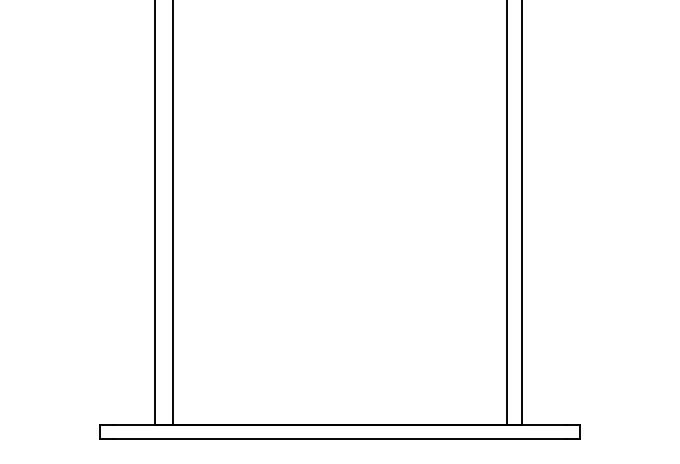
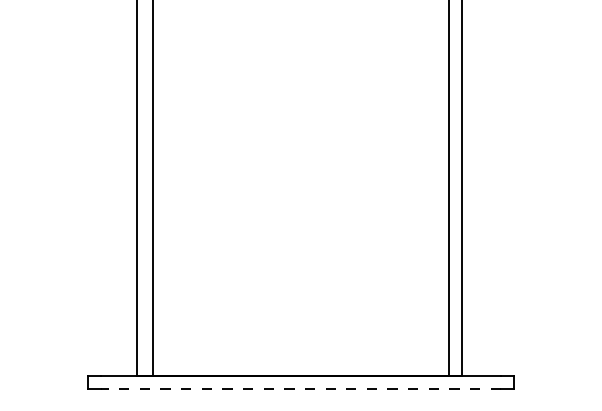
line: (340, 439) -> (301, 389), solid -> dashed

